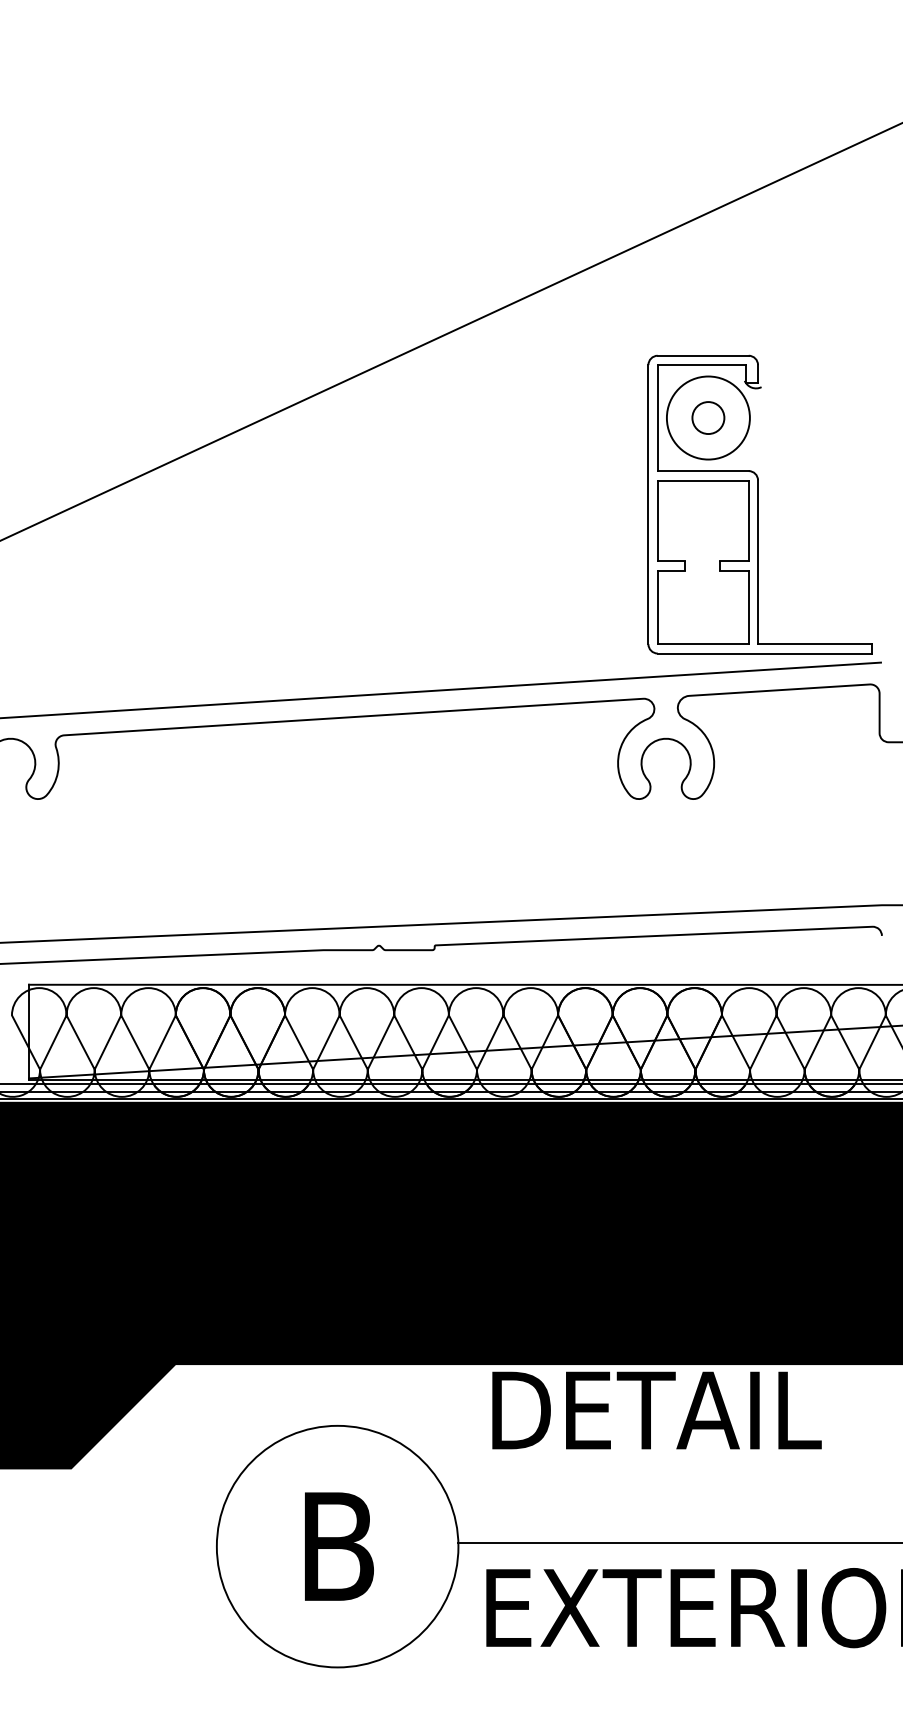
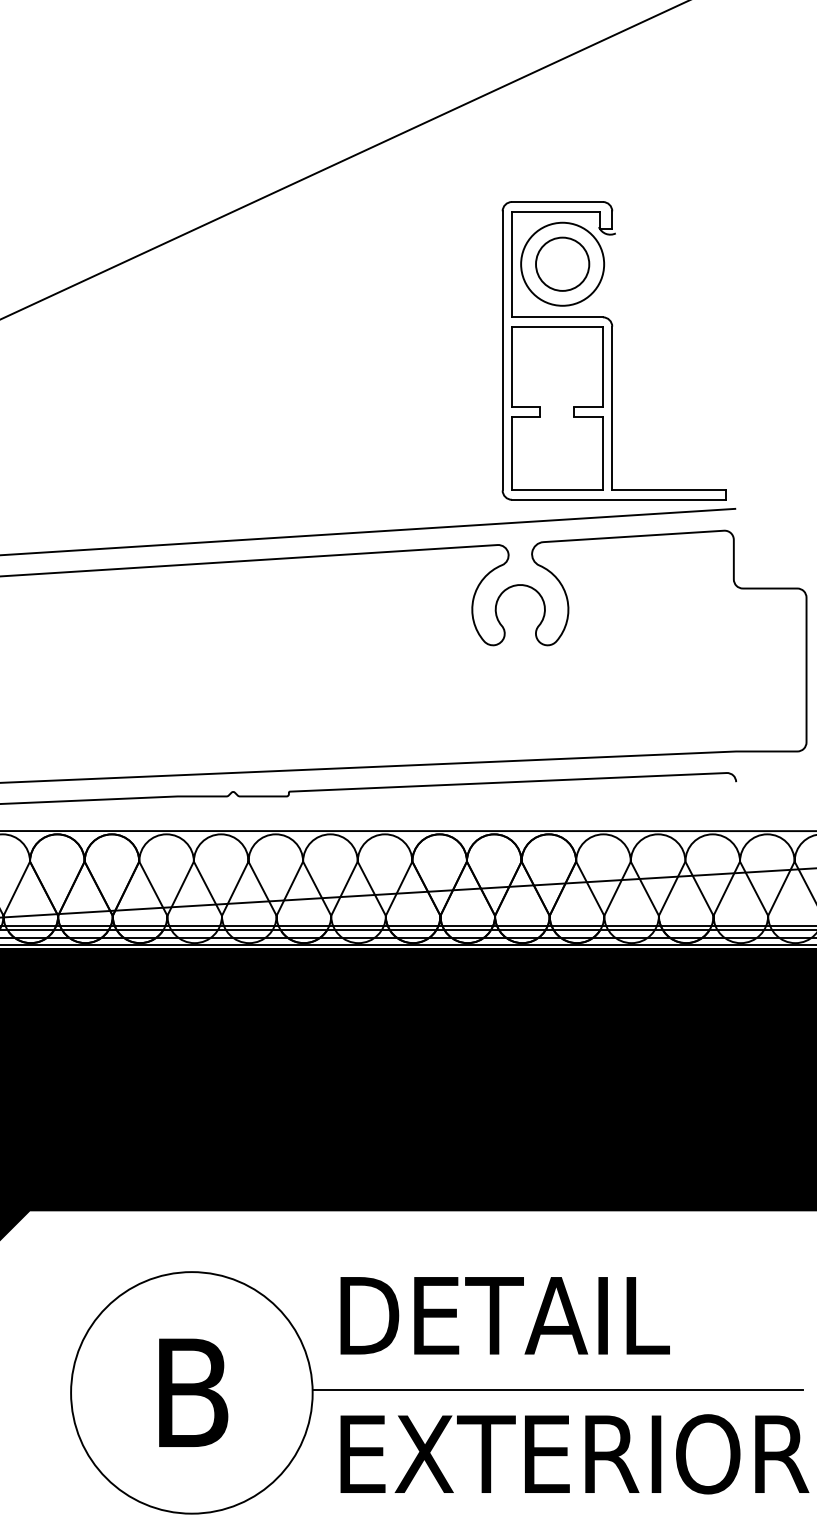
circle: (708, 417) -> (562, 263), size x1.67
text: (656, 1410) -> (504, 1315), moved

